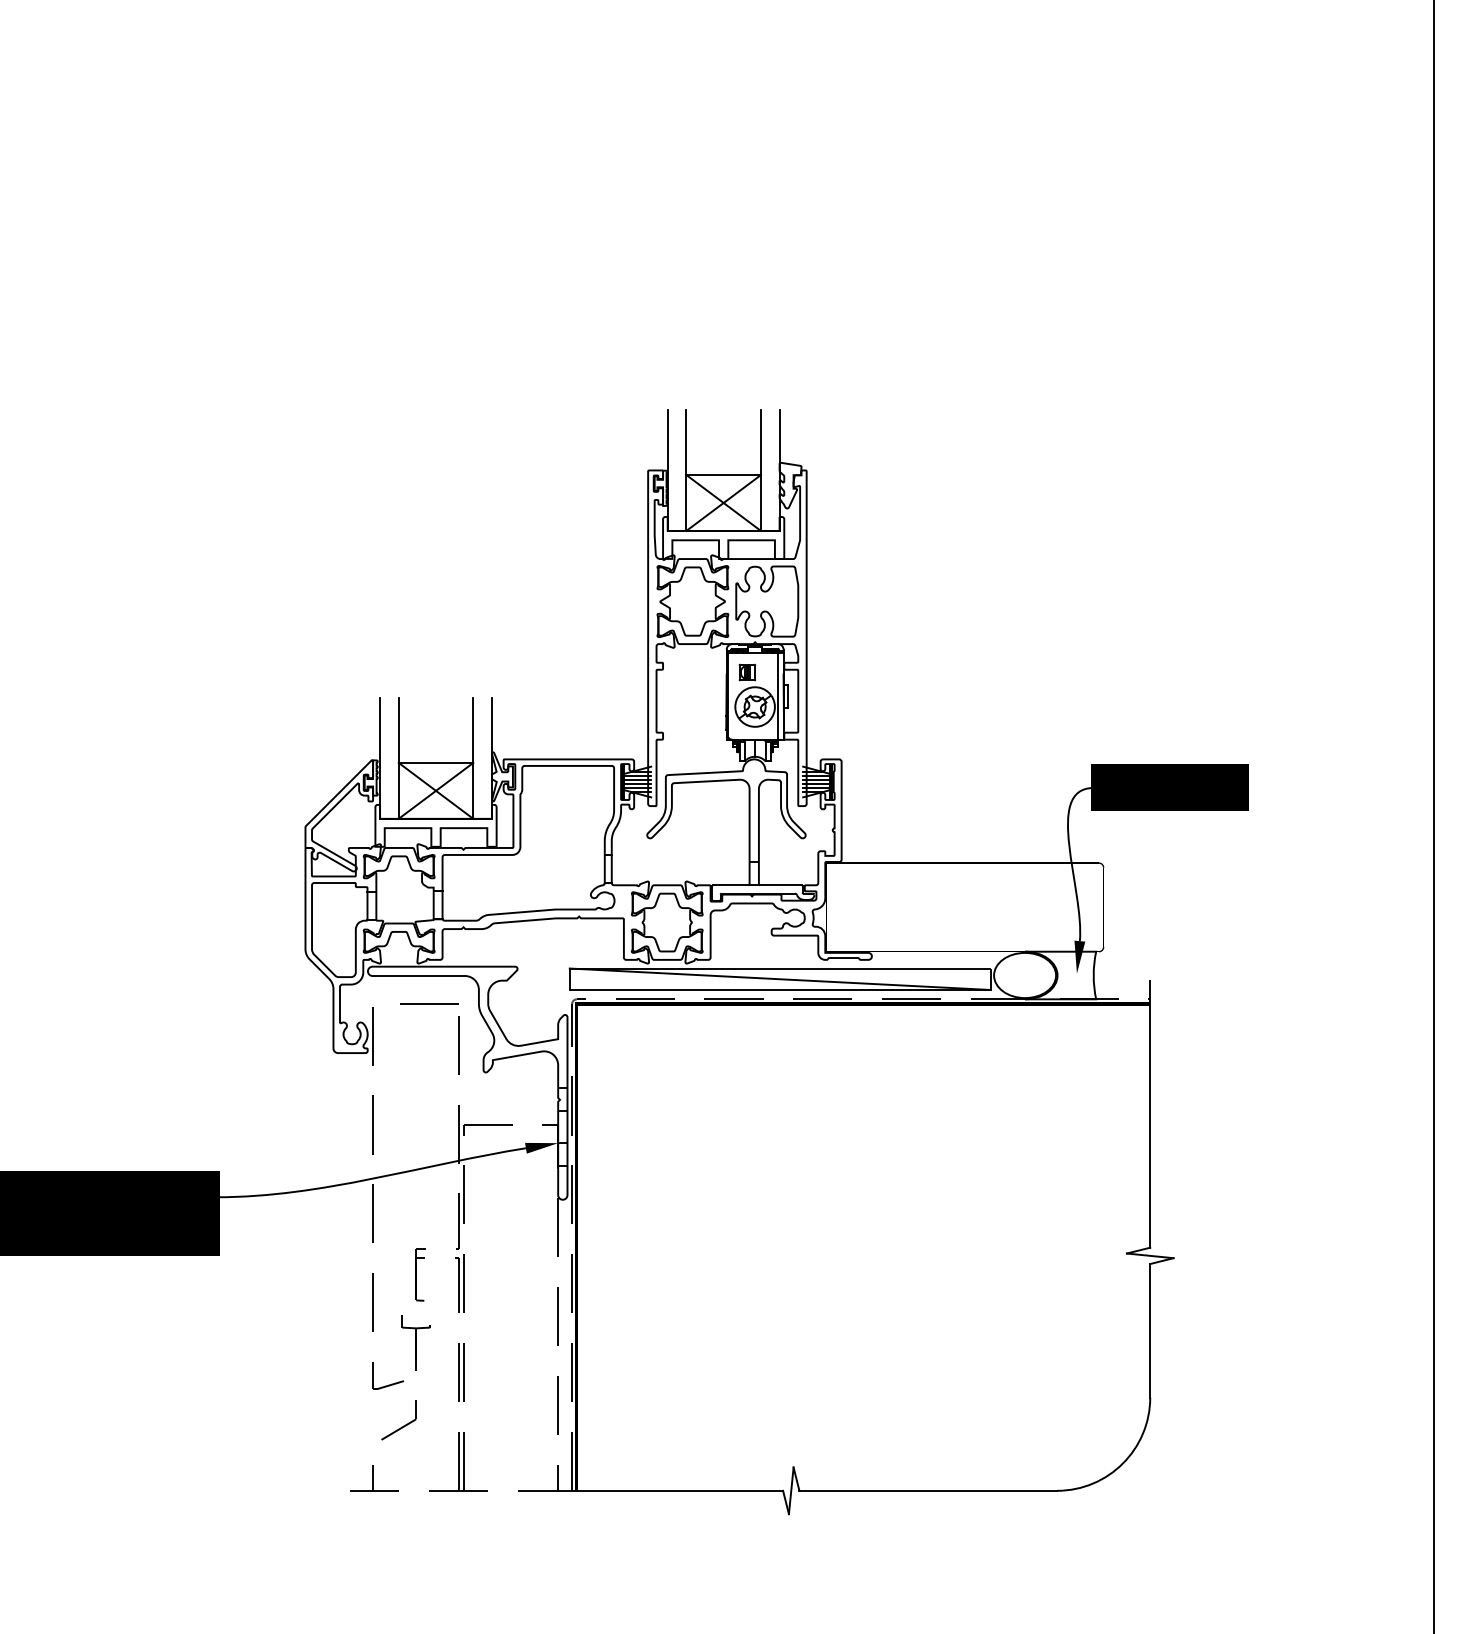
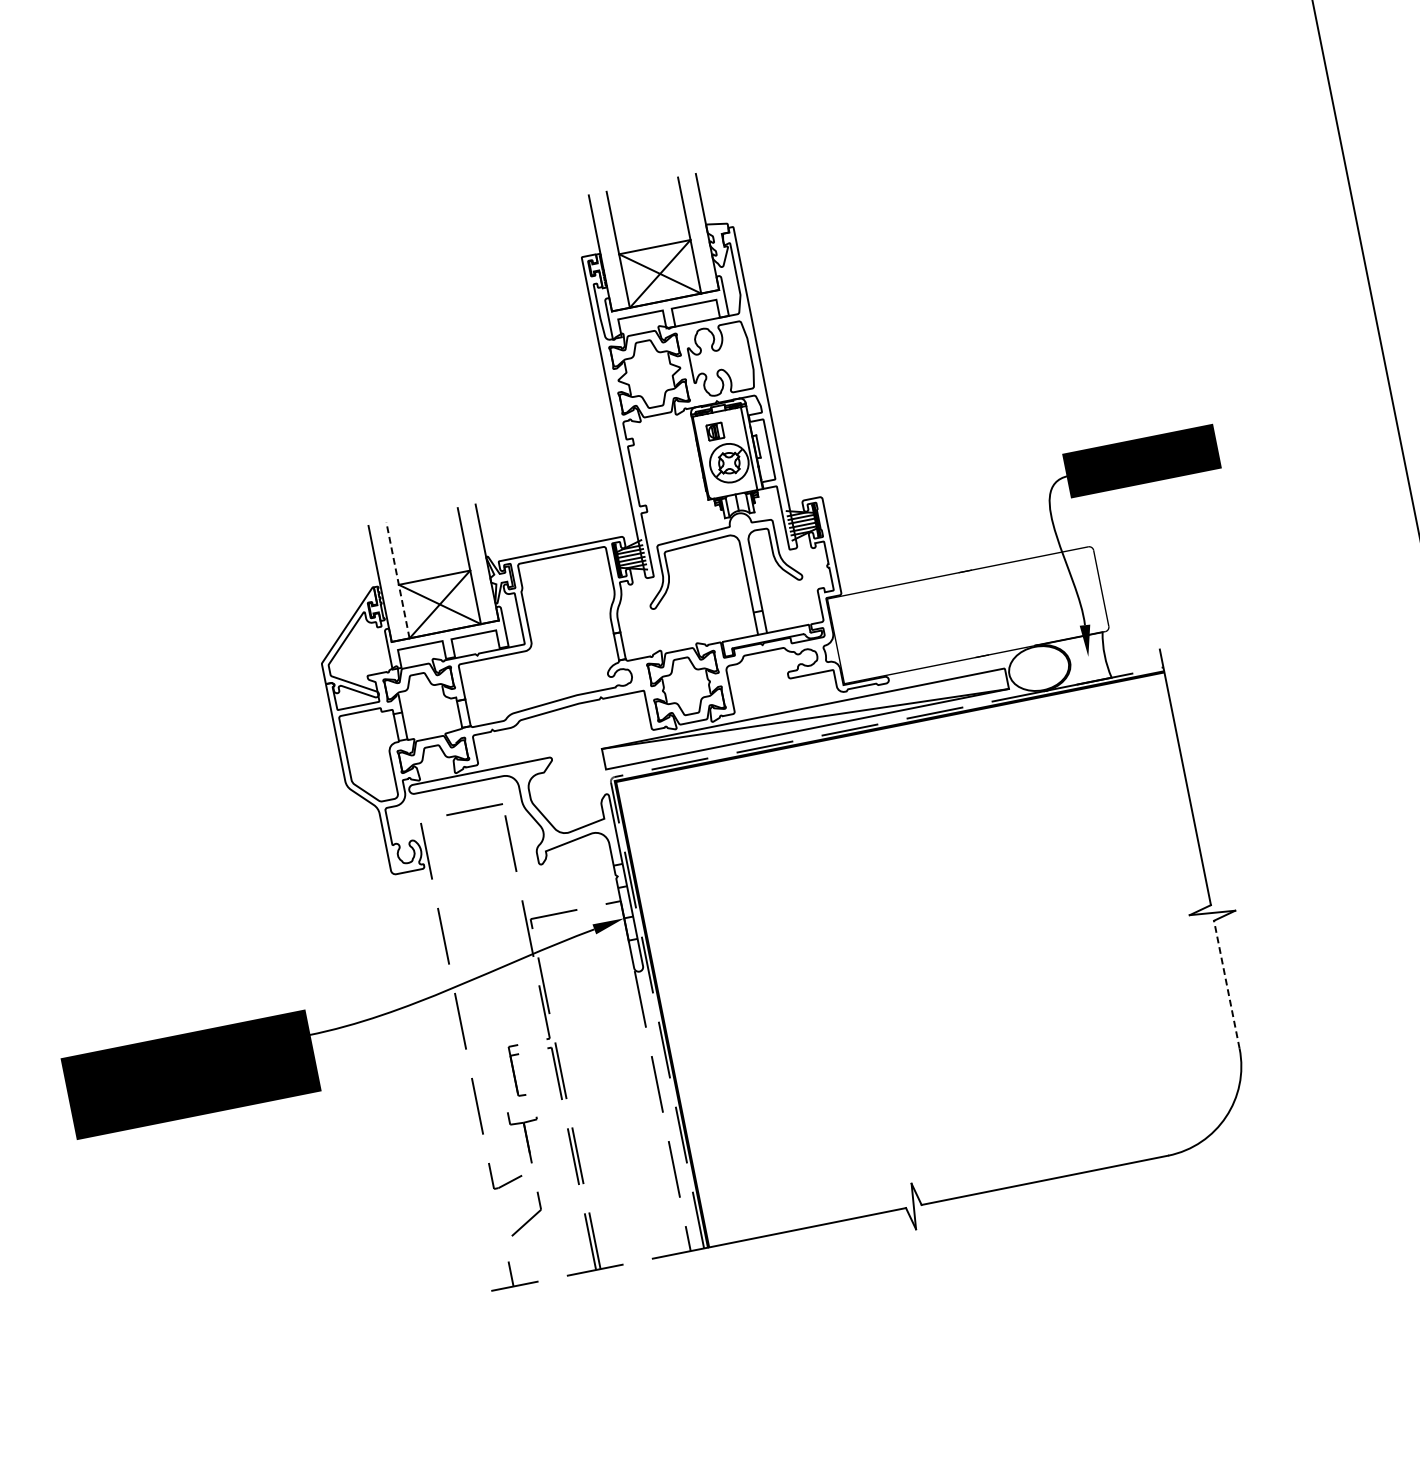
line: (398, 758) -> (397, 580), solid -> dashed
line: (1150, 1330) -> (1227, 984), solid -> dashed

